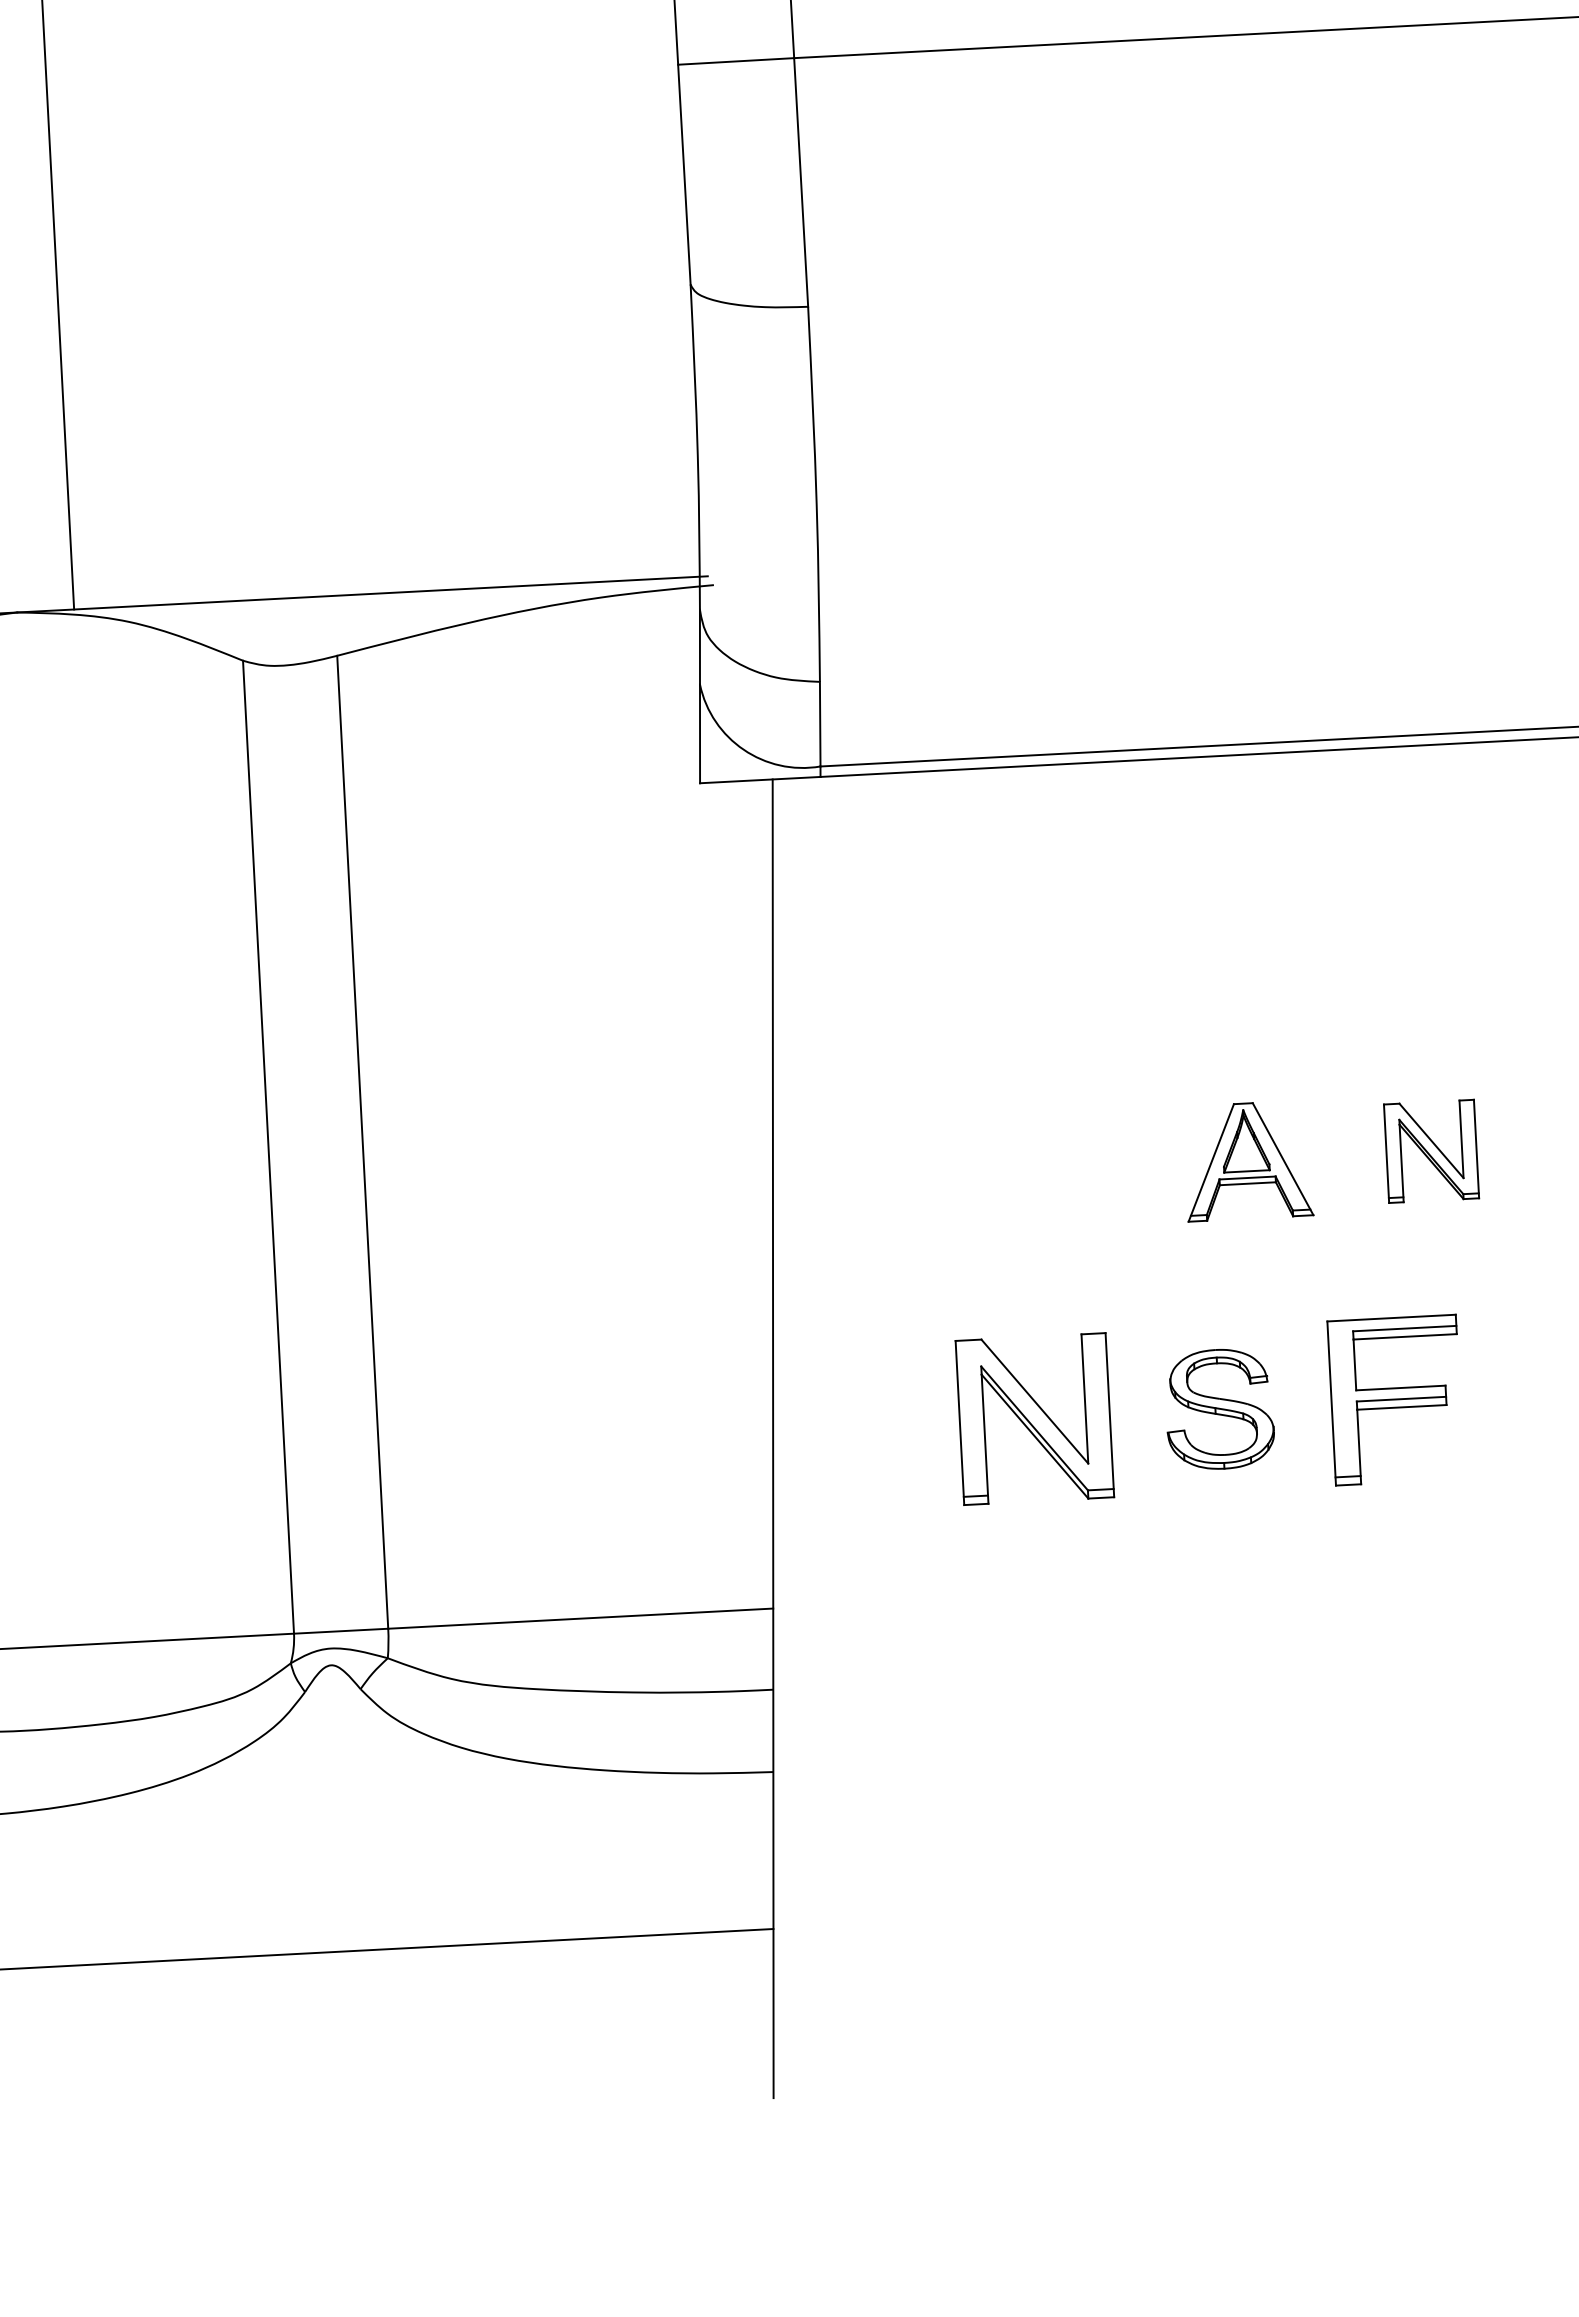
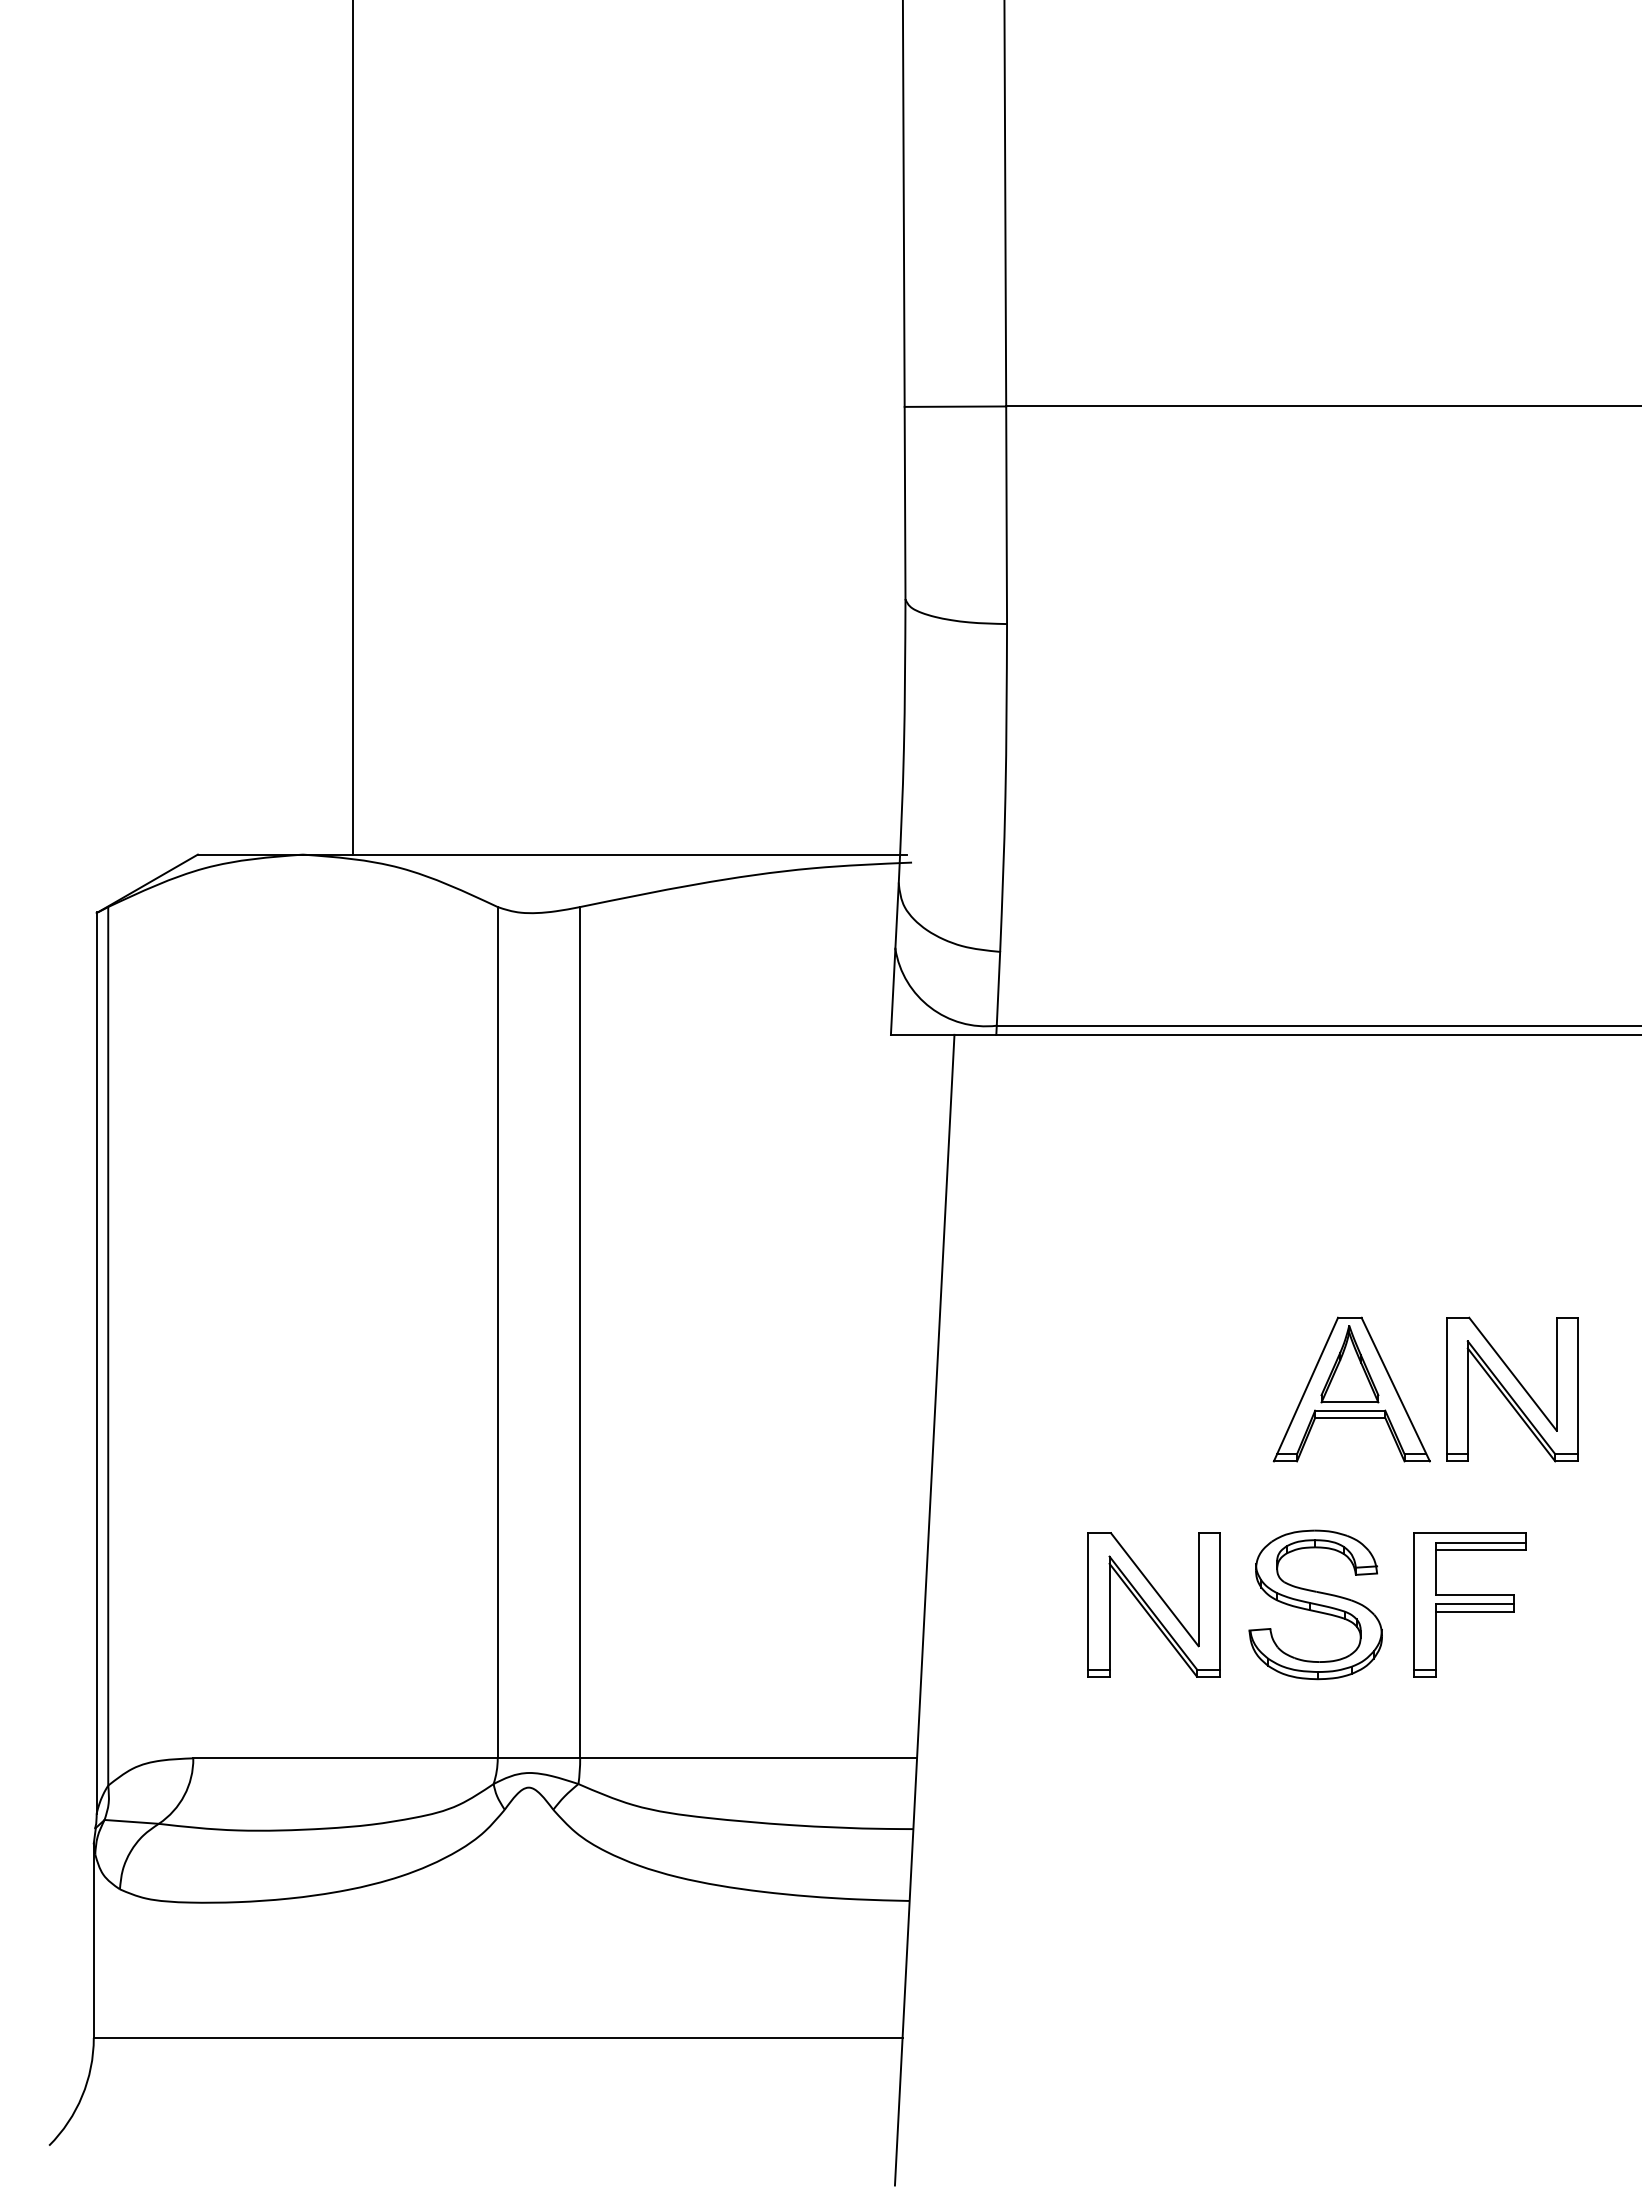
part: (1431, 1151) -> (1512, 1389), size x1.67
part: (1247, 1160) -> (1351, 1389), size x1.43
part: (1219, 1408) -> (1315, 1604), size x1.43

